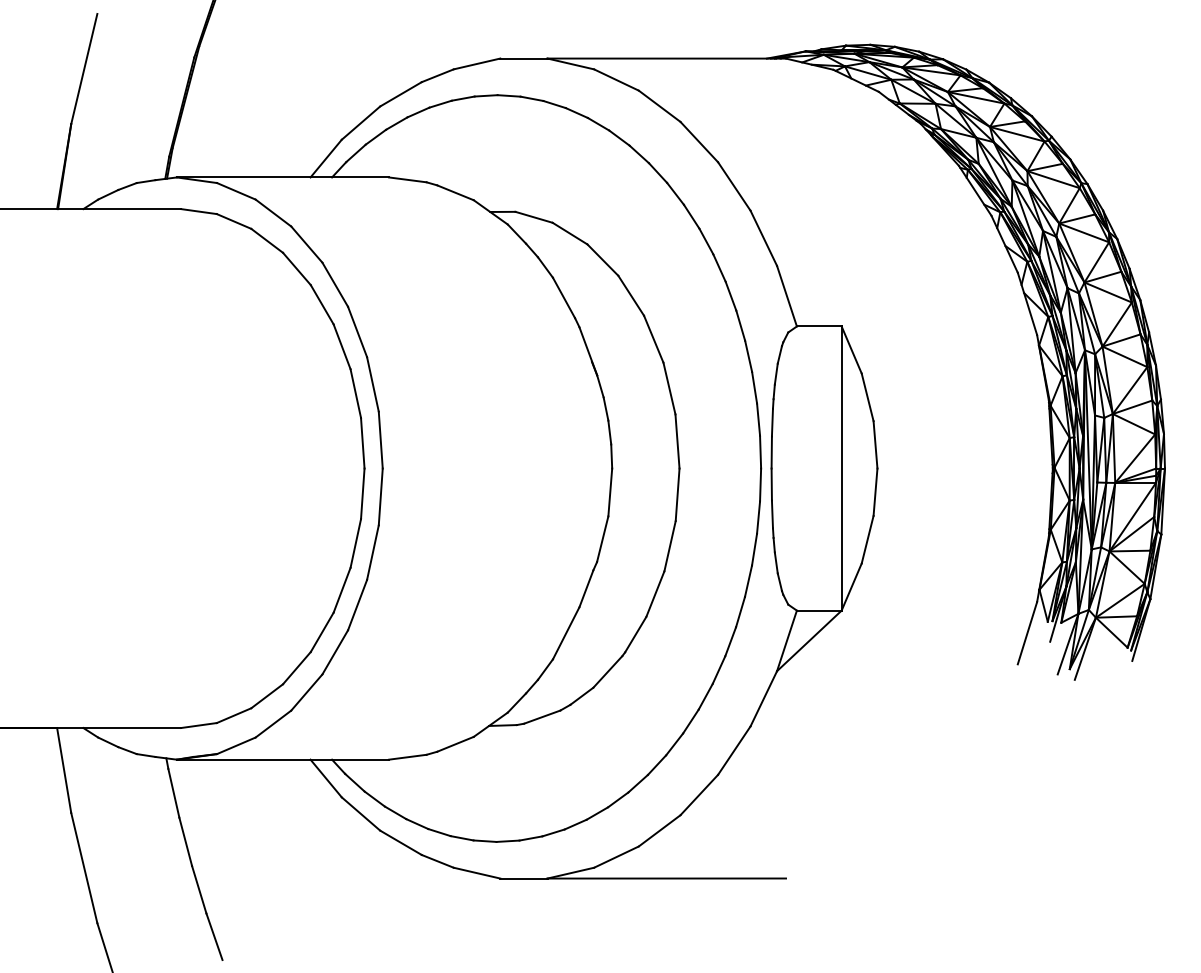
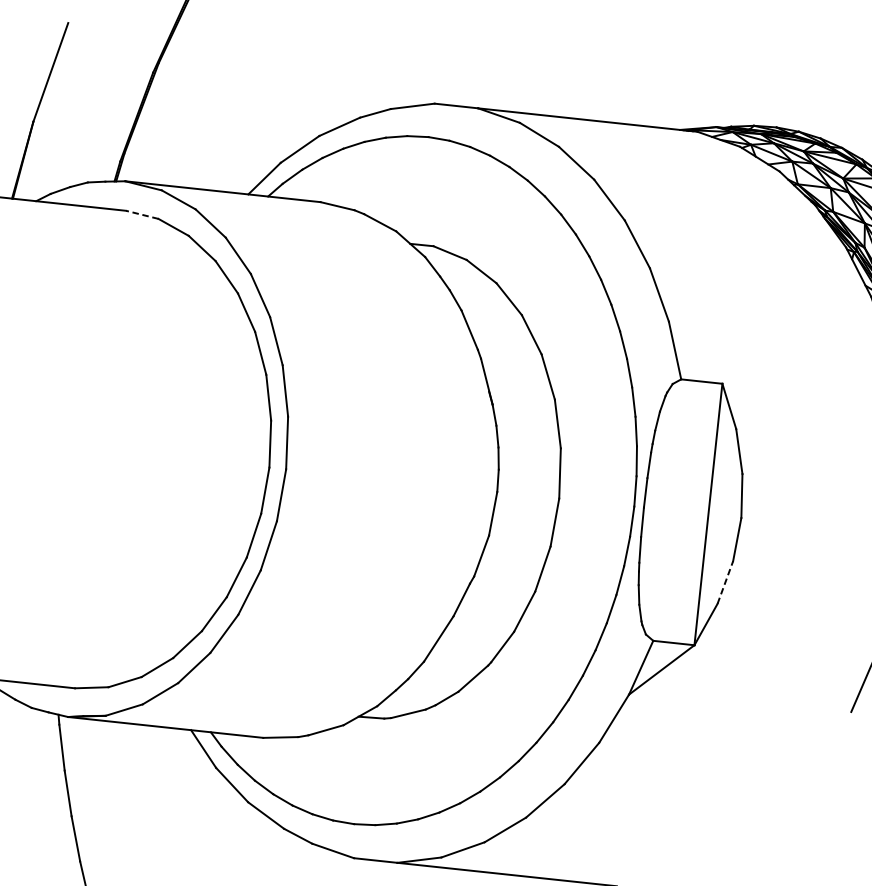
line: (198, 211) -> (141, 214), solid -> dashed
line: (867, 539) -> (725, 582), solid -> dashed

